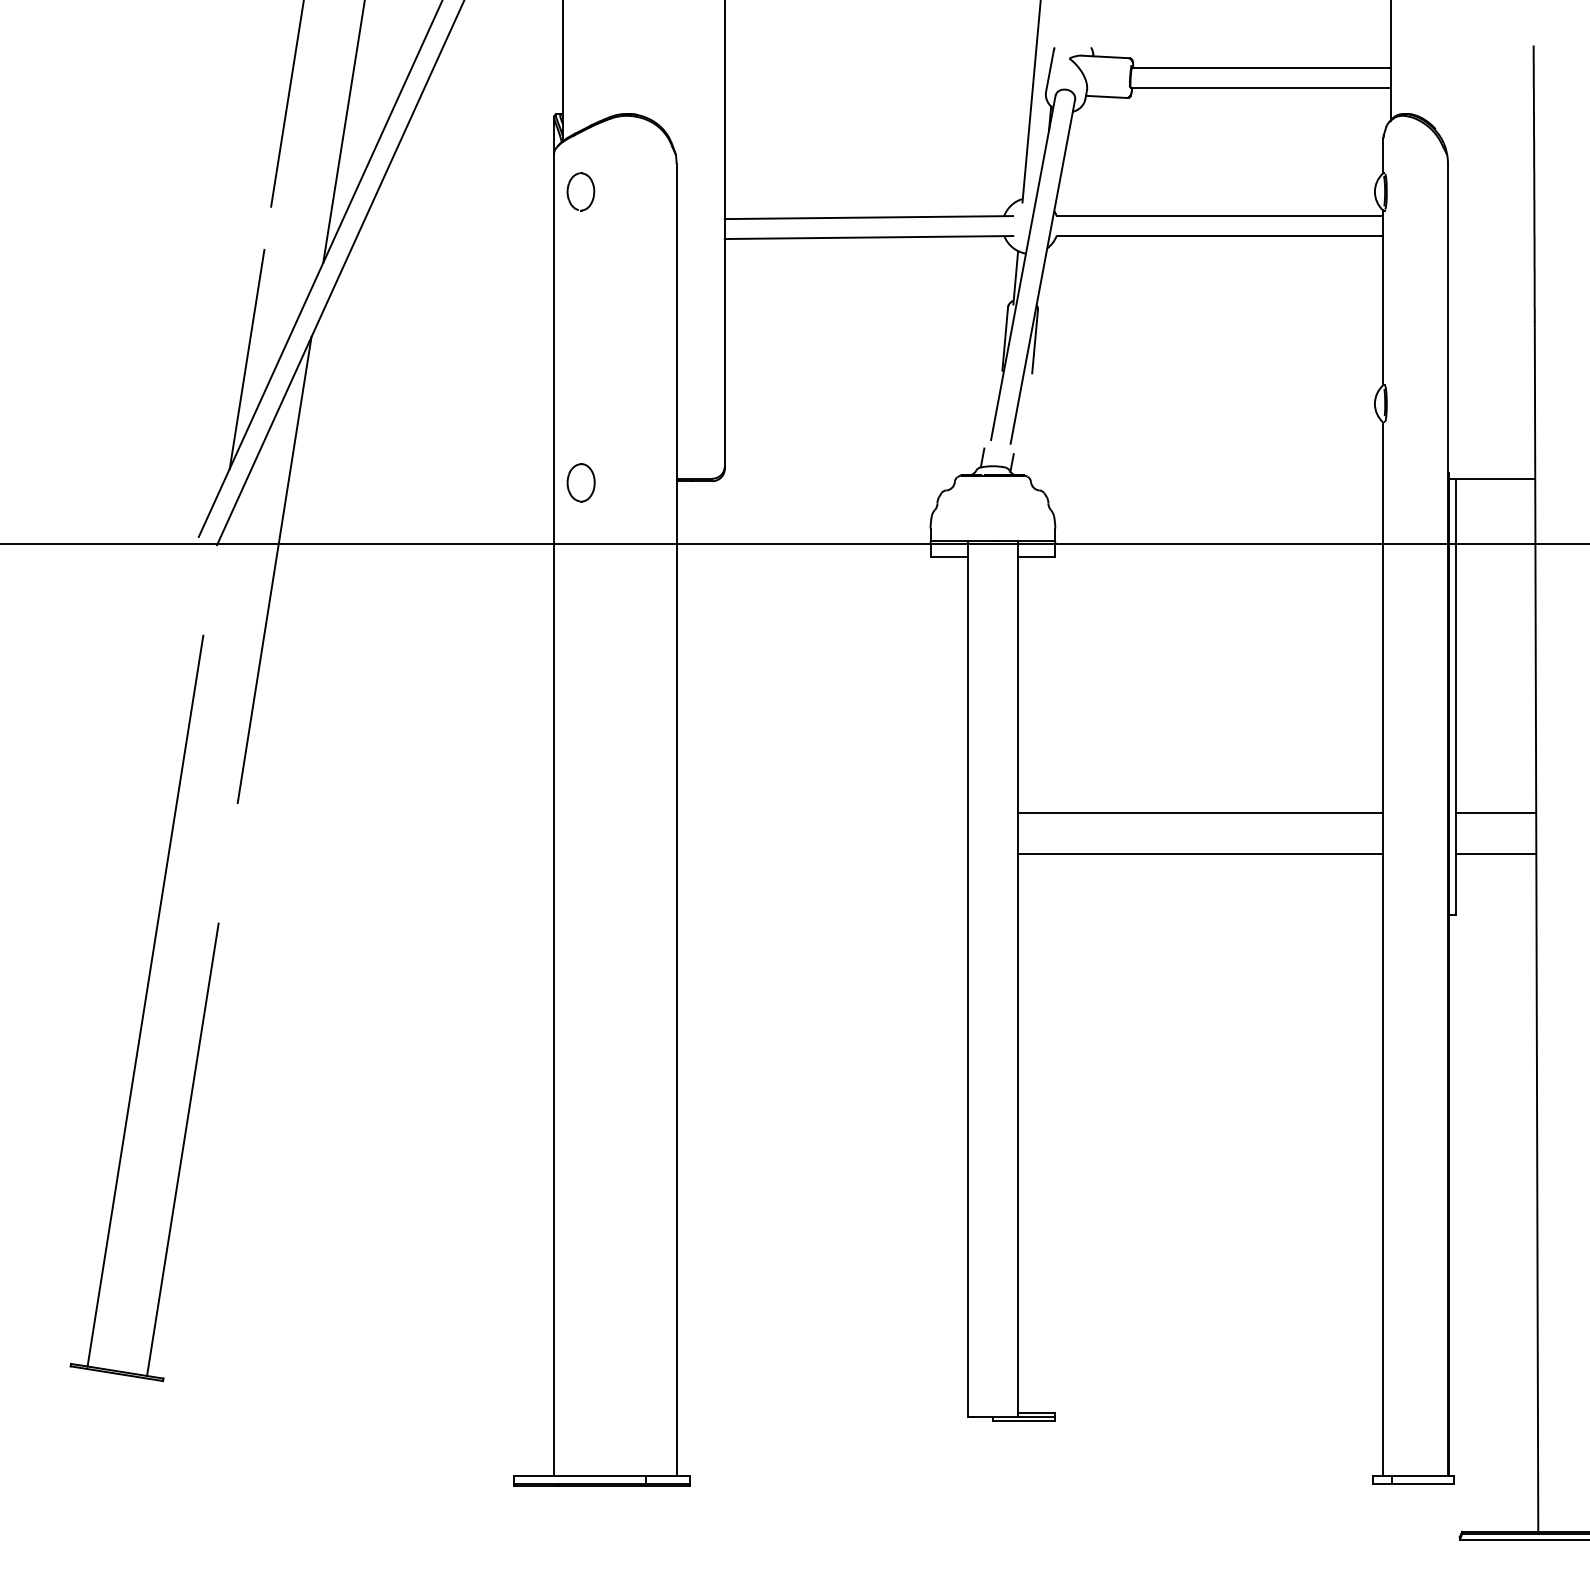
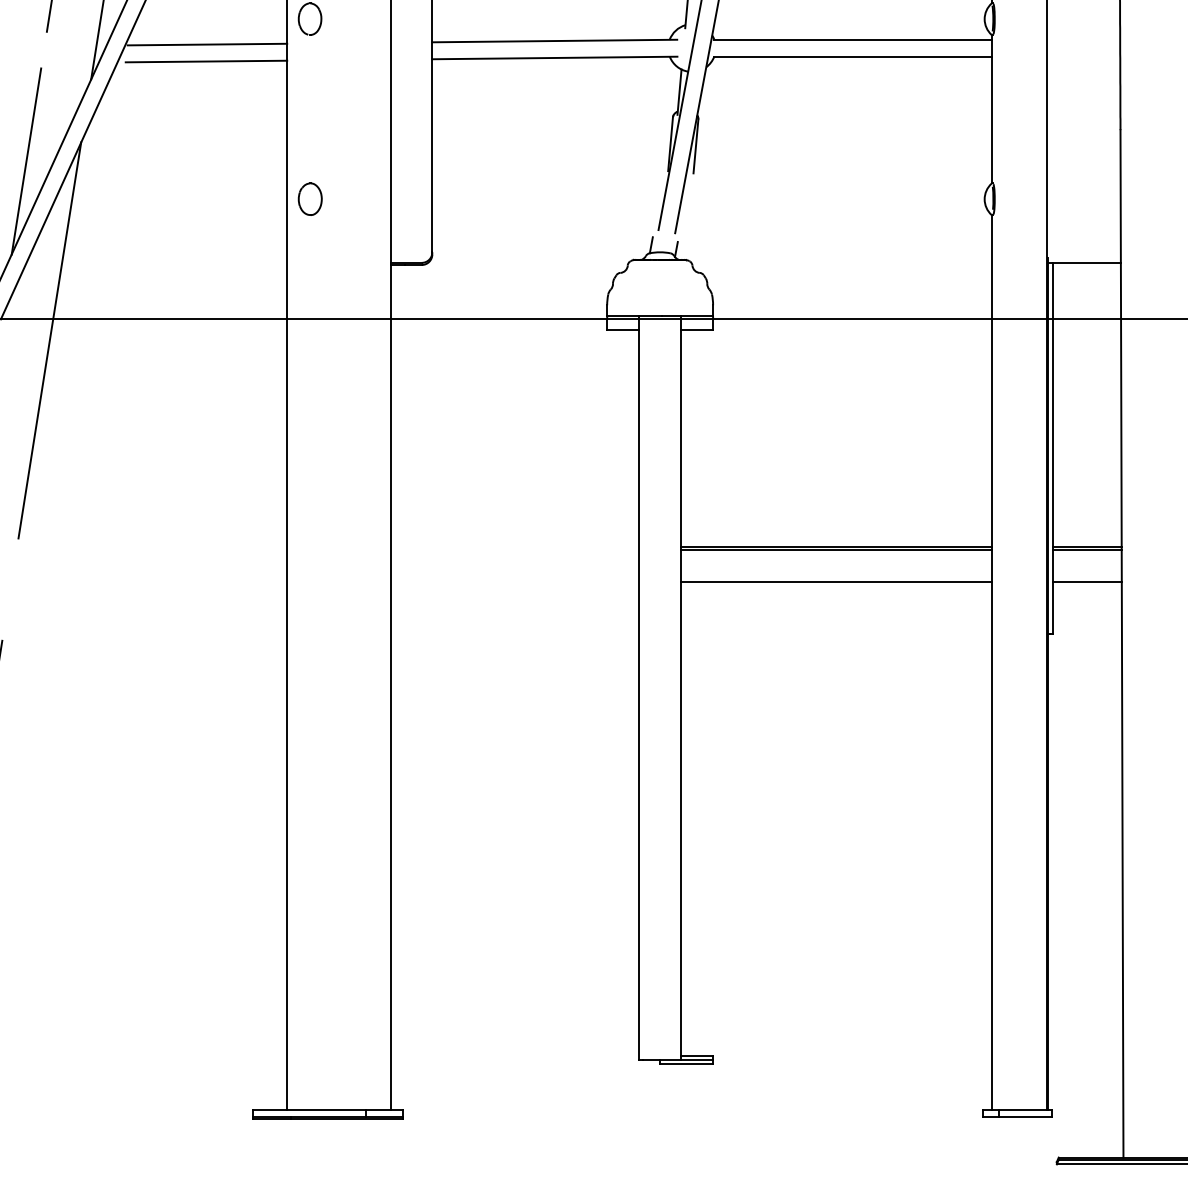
line: (459, 221) -> (206, 44), added
line: (458, 241) -> (206, 61), added
part: (580, 482) -> (309, 198), moved
line: (1200, 816) -> (836, 549), added
line: (1495, 816) -> (1087, 549), added

